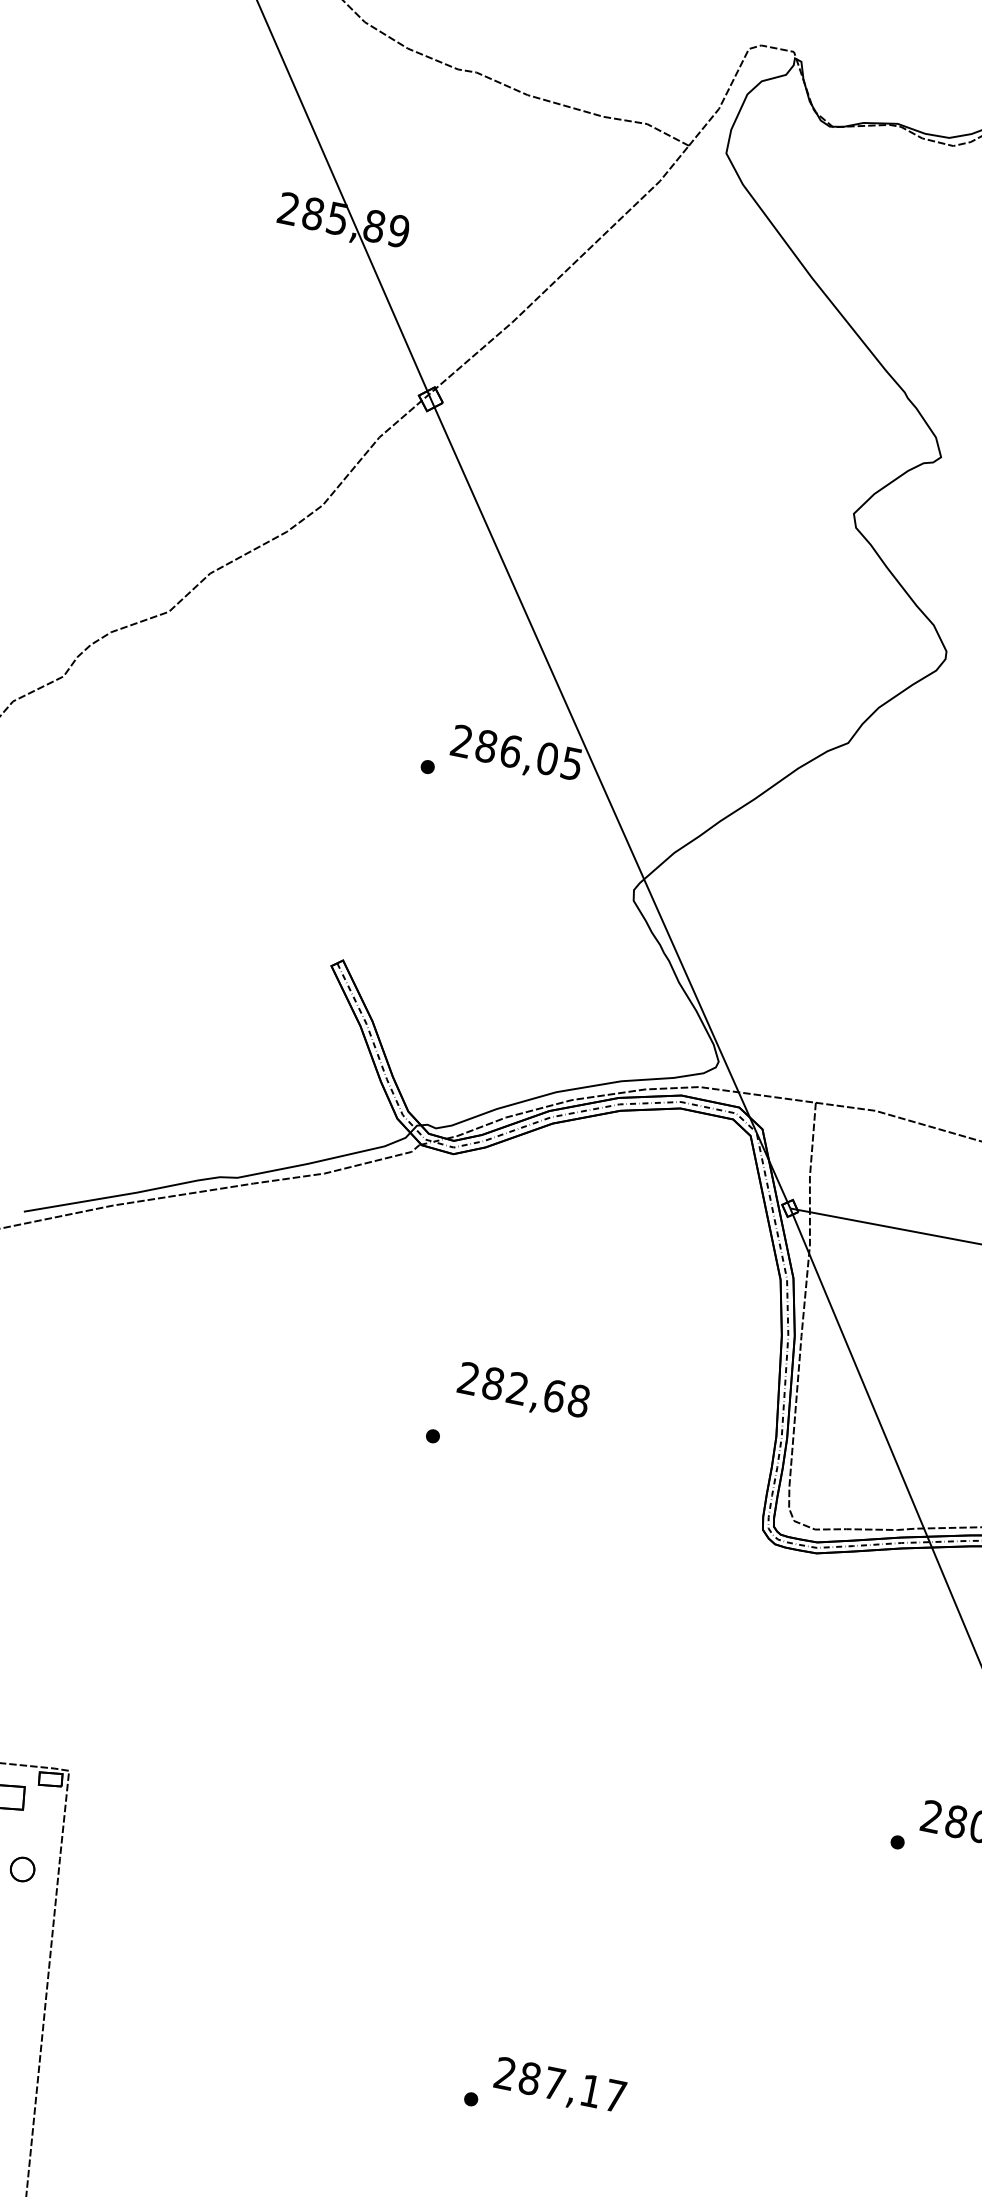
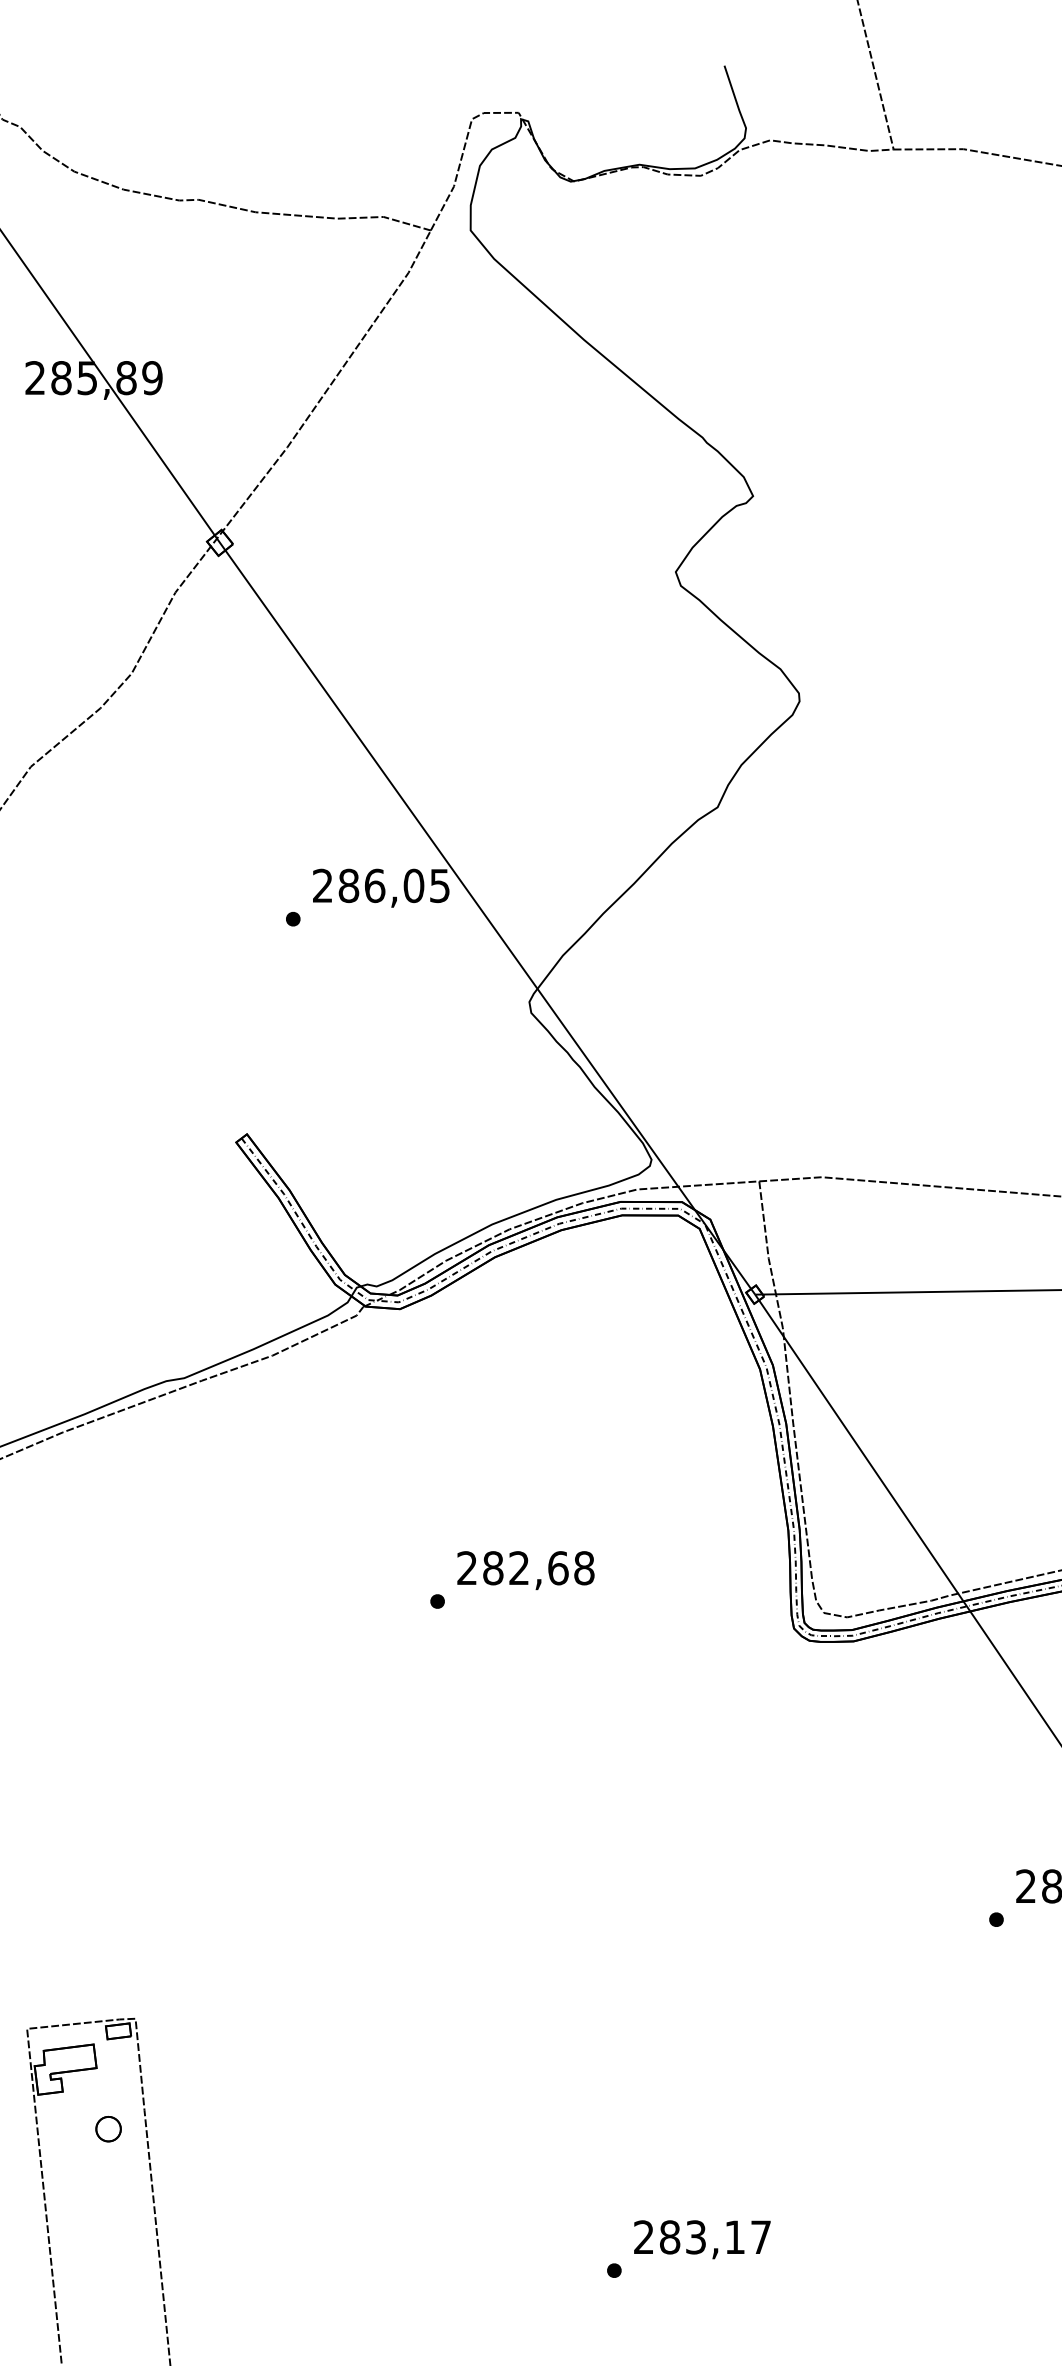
text: (523, 1391) -> (525, 1570), moved
text: (553, 2083) -> (695, 2237), 287,17 -> 283,17

